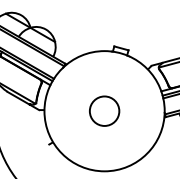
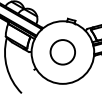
circle: (103, 111) -> (62, 52), size x1.6

